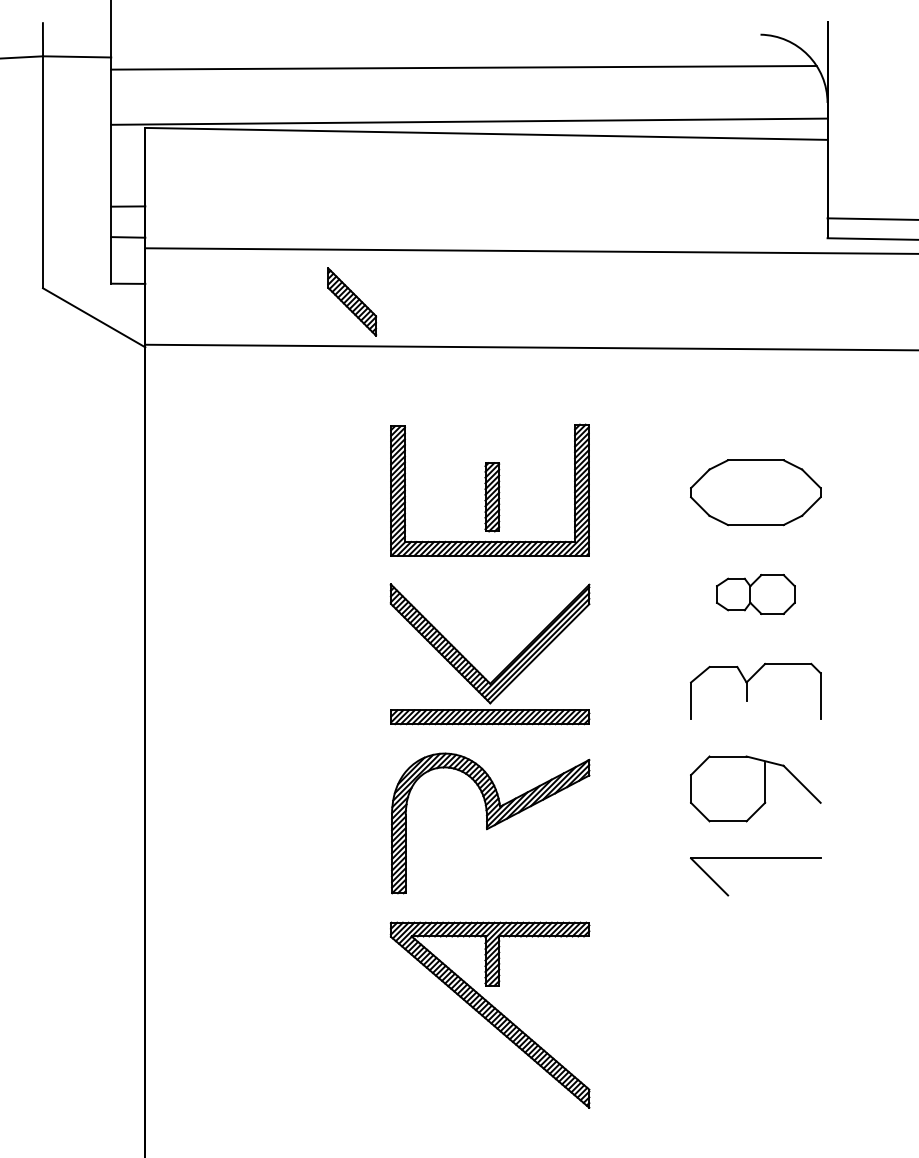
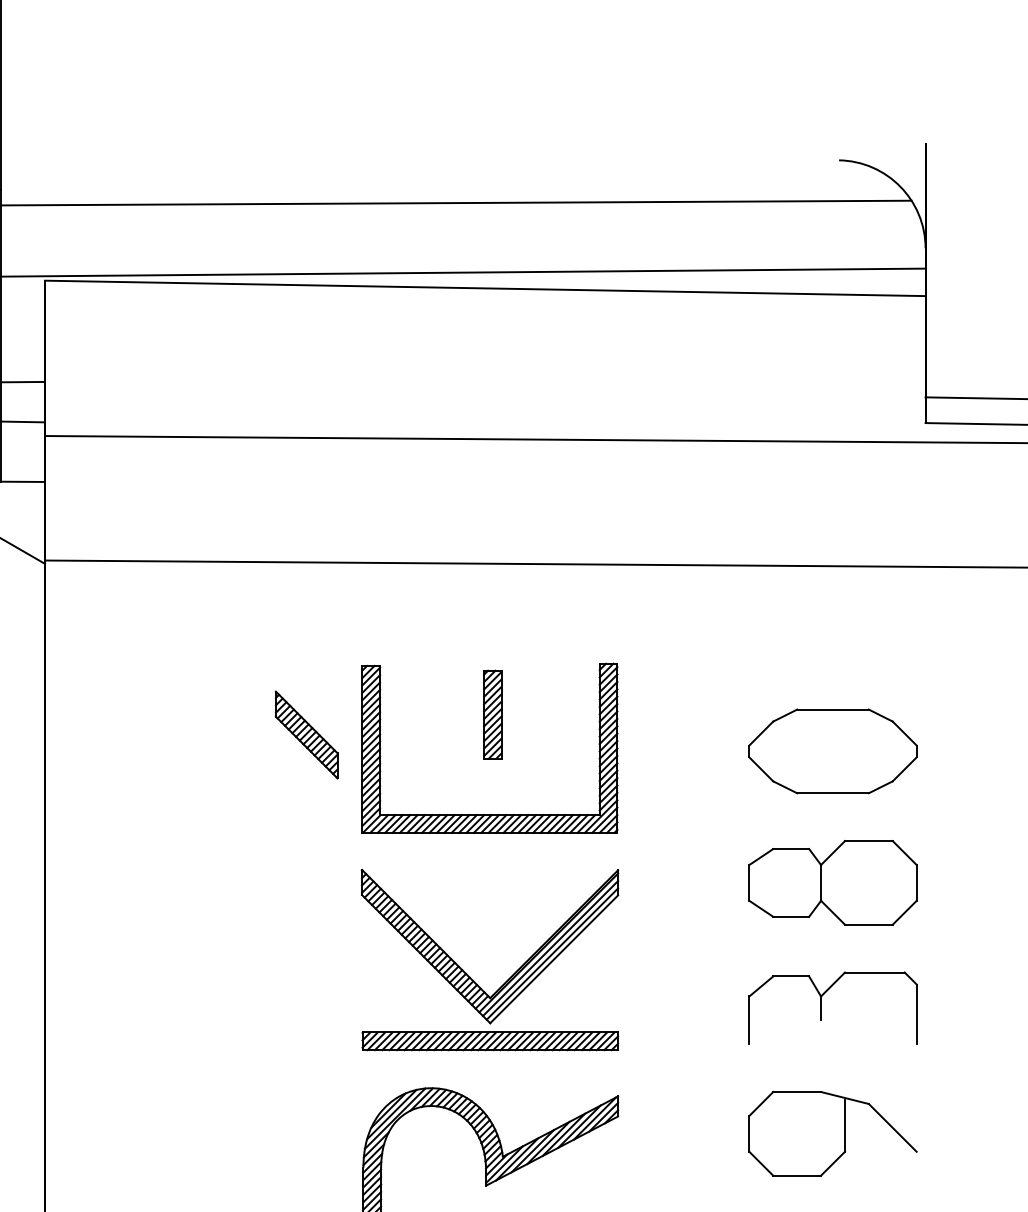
part: (351, 301) -> (305, 734), moved
part: (492, 497) -> (493, 715), moved
part: (755, 594) -> (832, 882), size x1.67

